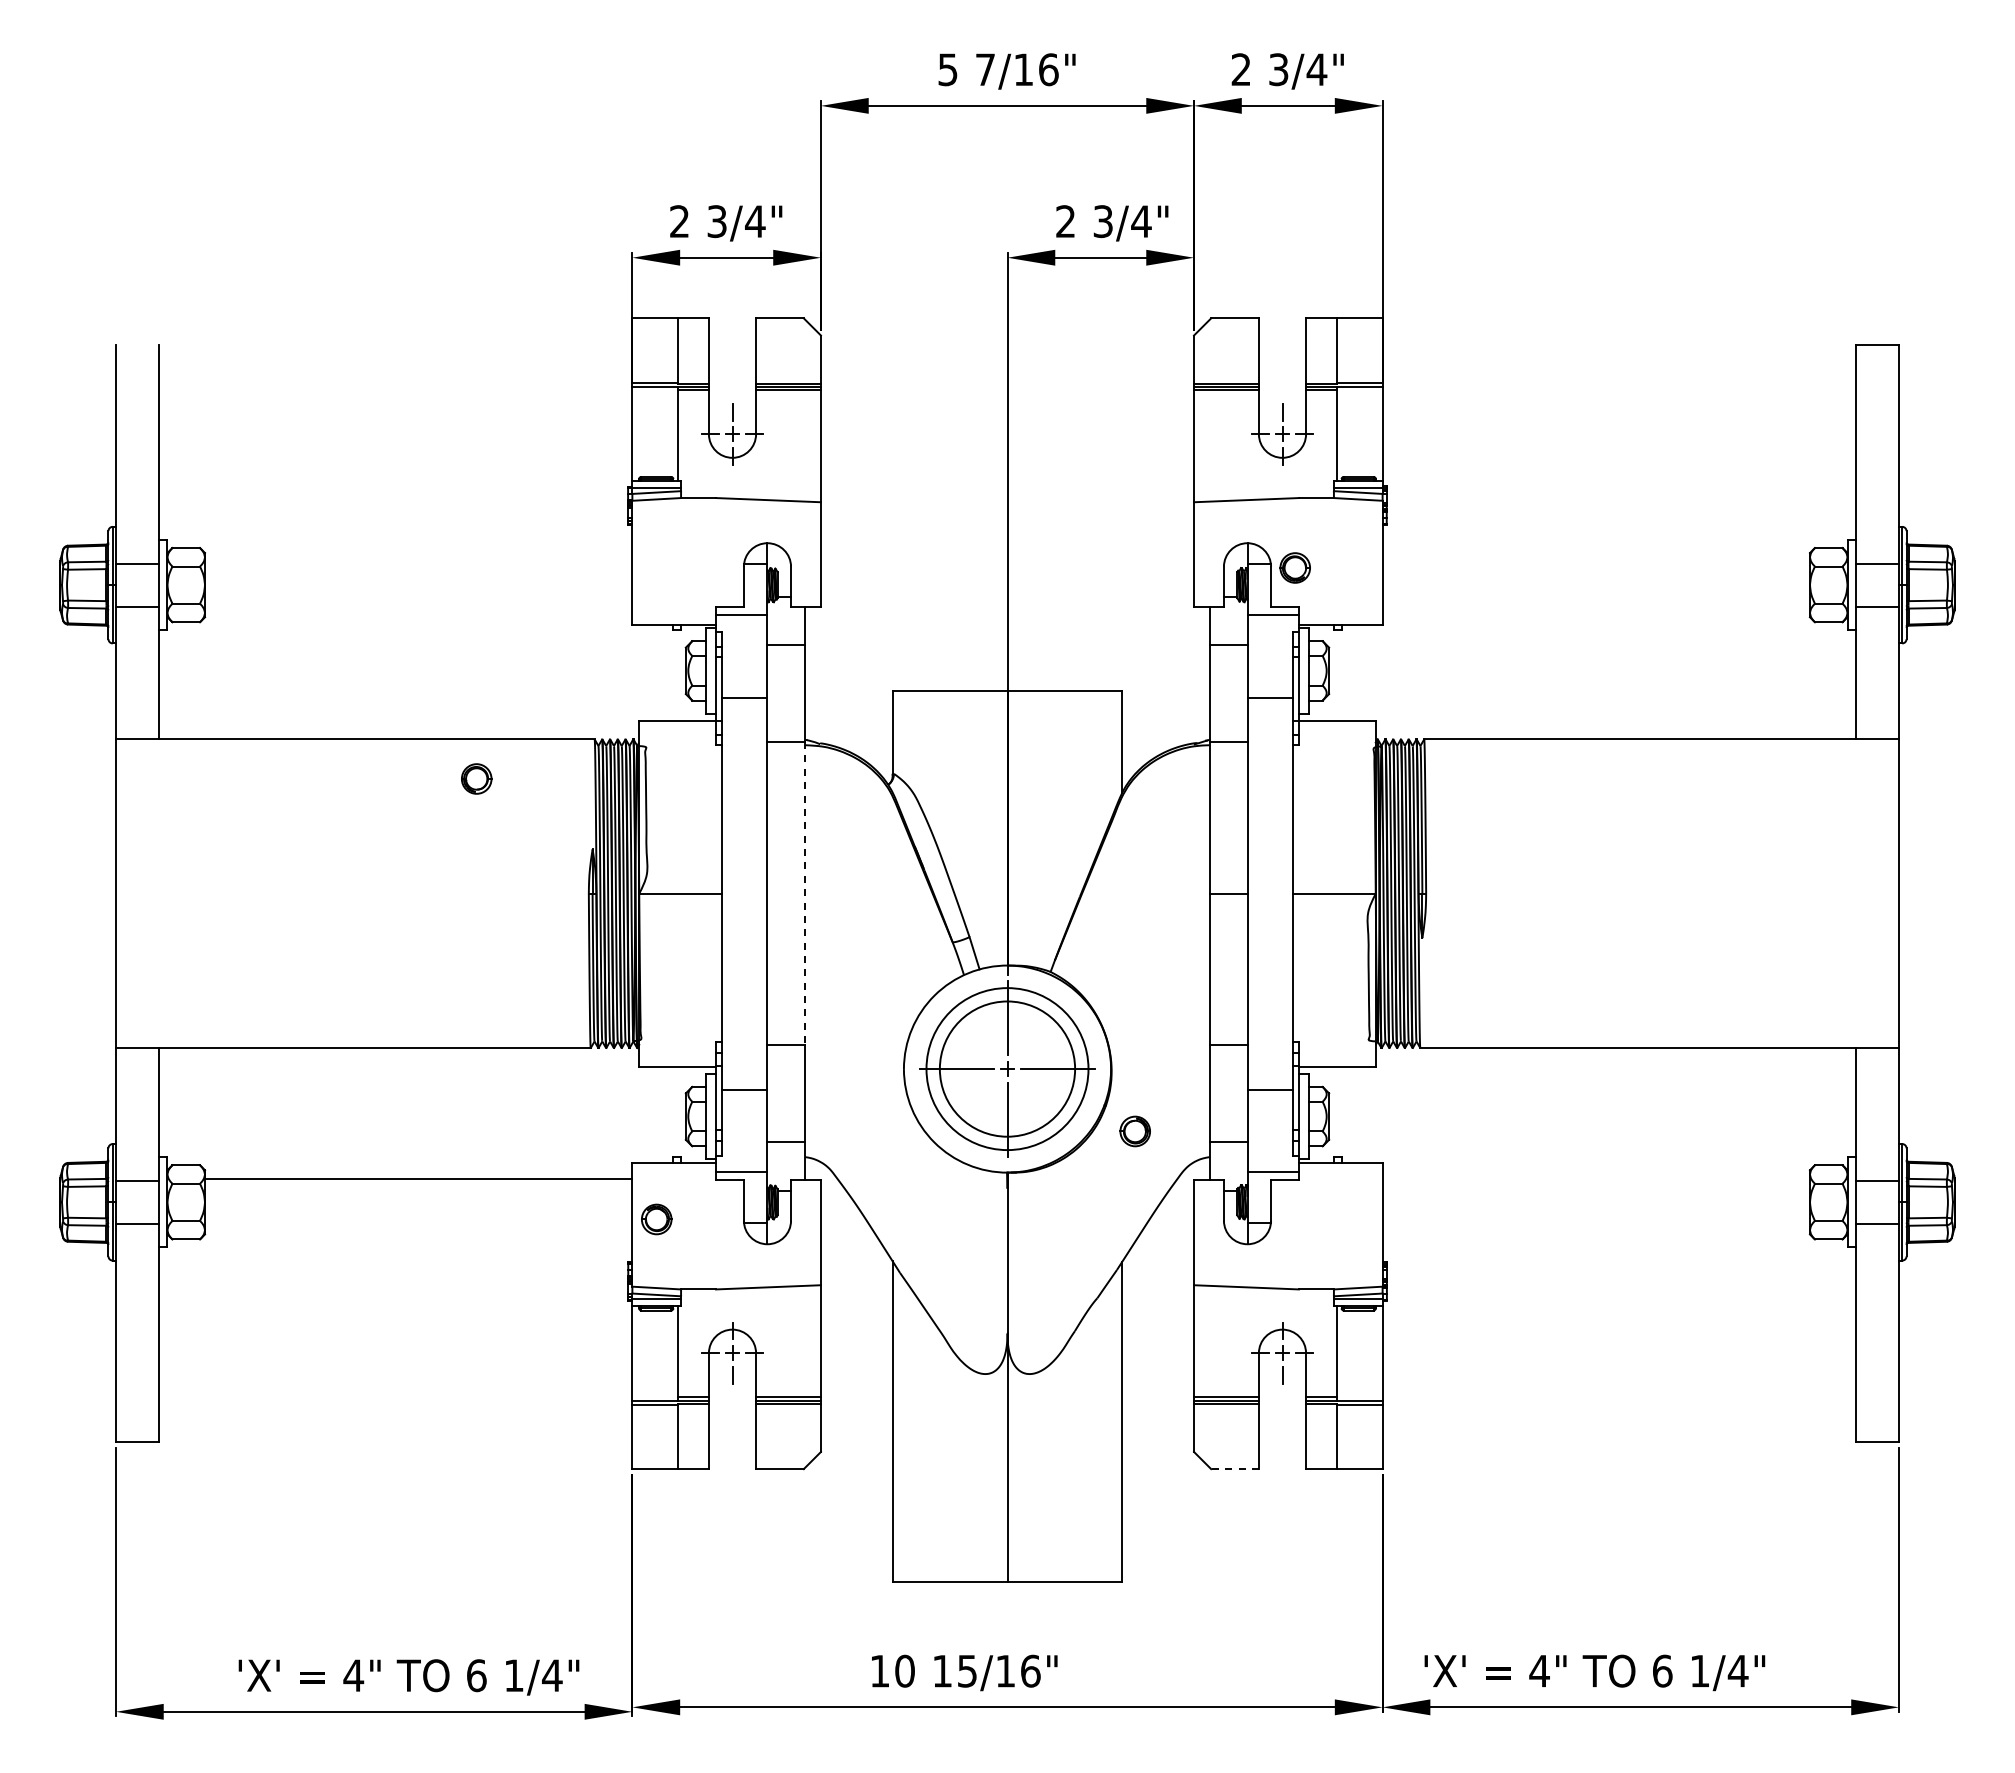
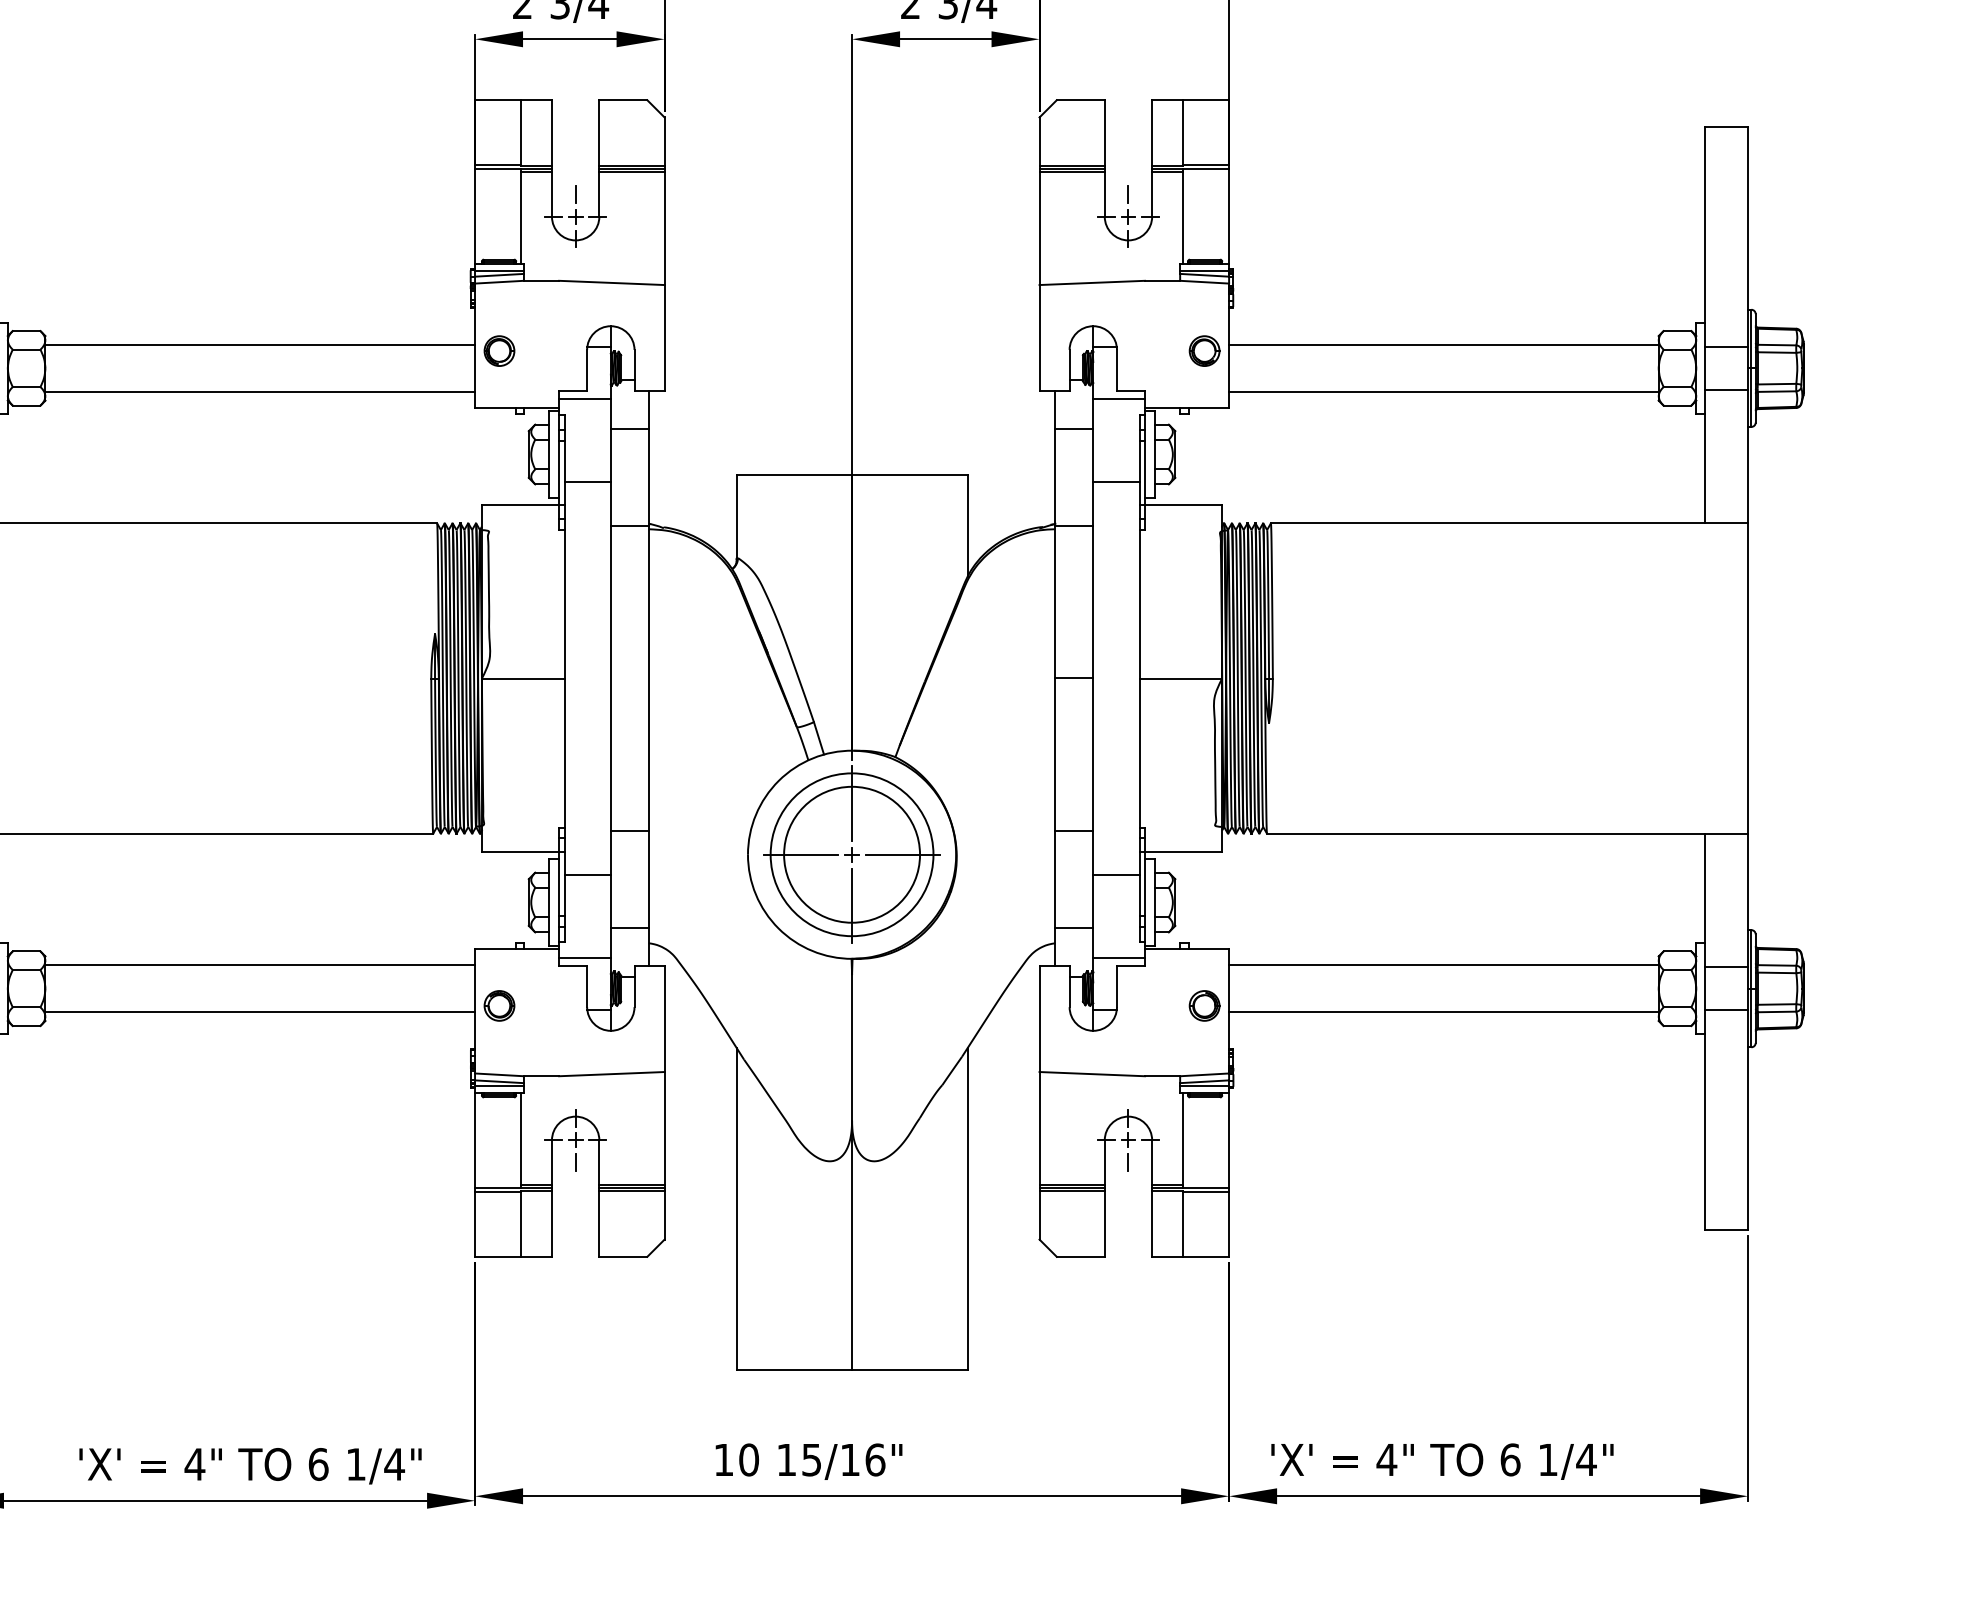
line: (418, 561) -> (260, 344), added
line: (1595, 561) -> (1443, 344), added
part: (1294, 567) -> (1203, 350), moved
line: (418, 608) -> (260, 391), added
line: (1595, 608) -> (1443, 391), added
part: (476, 778) -> (499, 350), moved
line: (805, 893) -> (649, 678), dashed -> solid
part: (1134, 1131) -> (1203, 1005), moved
line: (1595, 1178) -> (1443, 964), added
line: (418, 1226) -> (260, 1012), added
line: (1595, 1226) -> (1443, 1012), added
line: (1235, 1469) -> (1081, 1257), dashed -> solid

